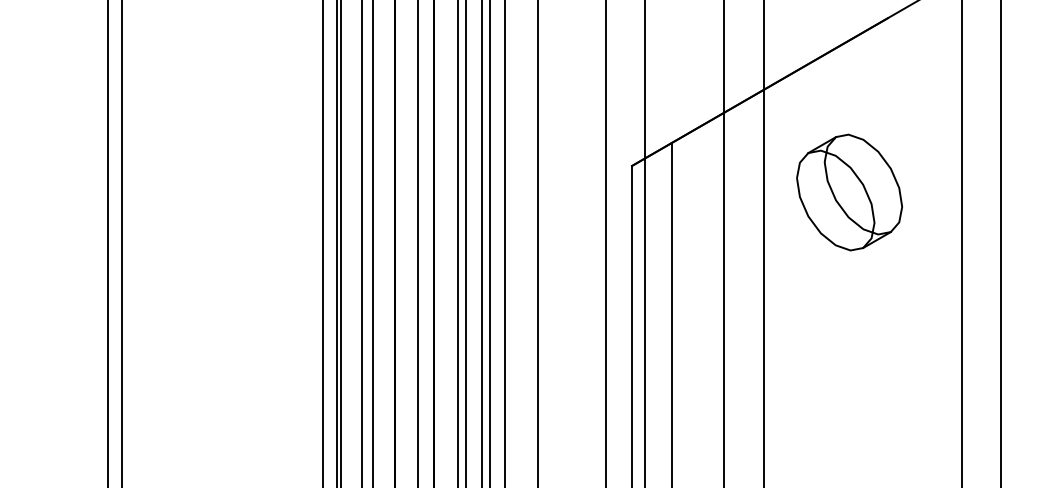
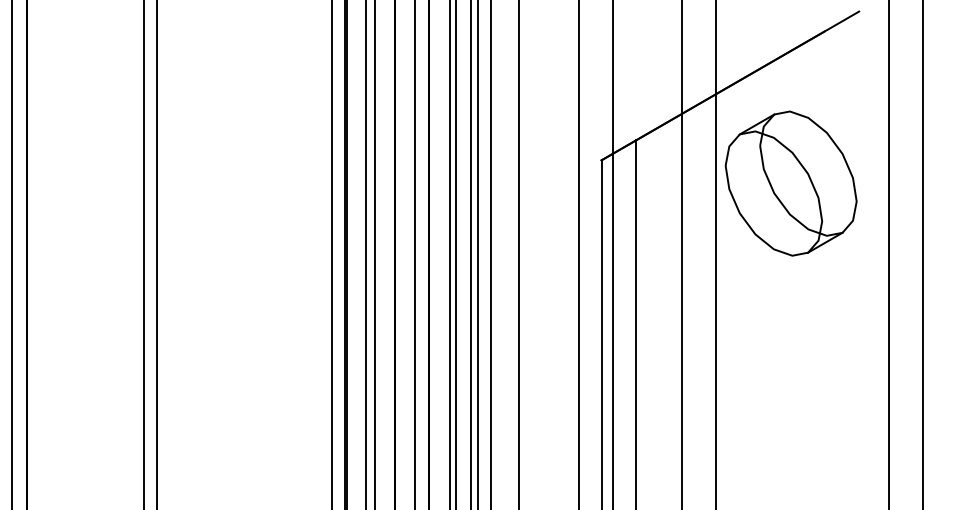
part: (848, 192) -> (790, 183), size x1.43

